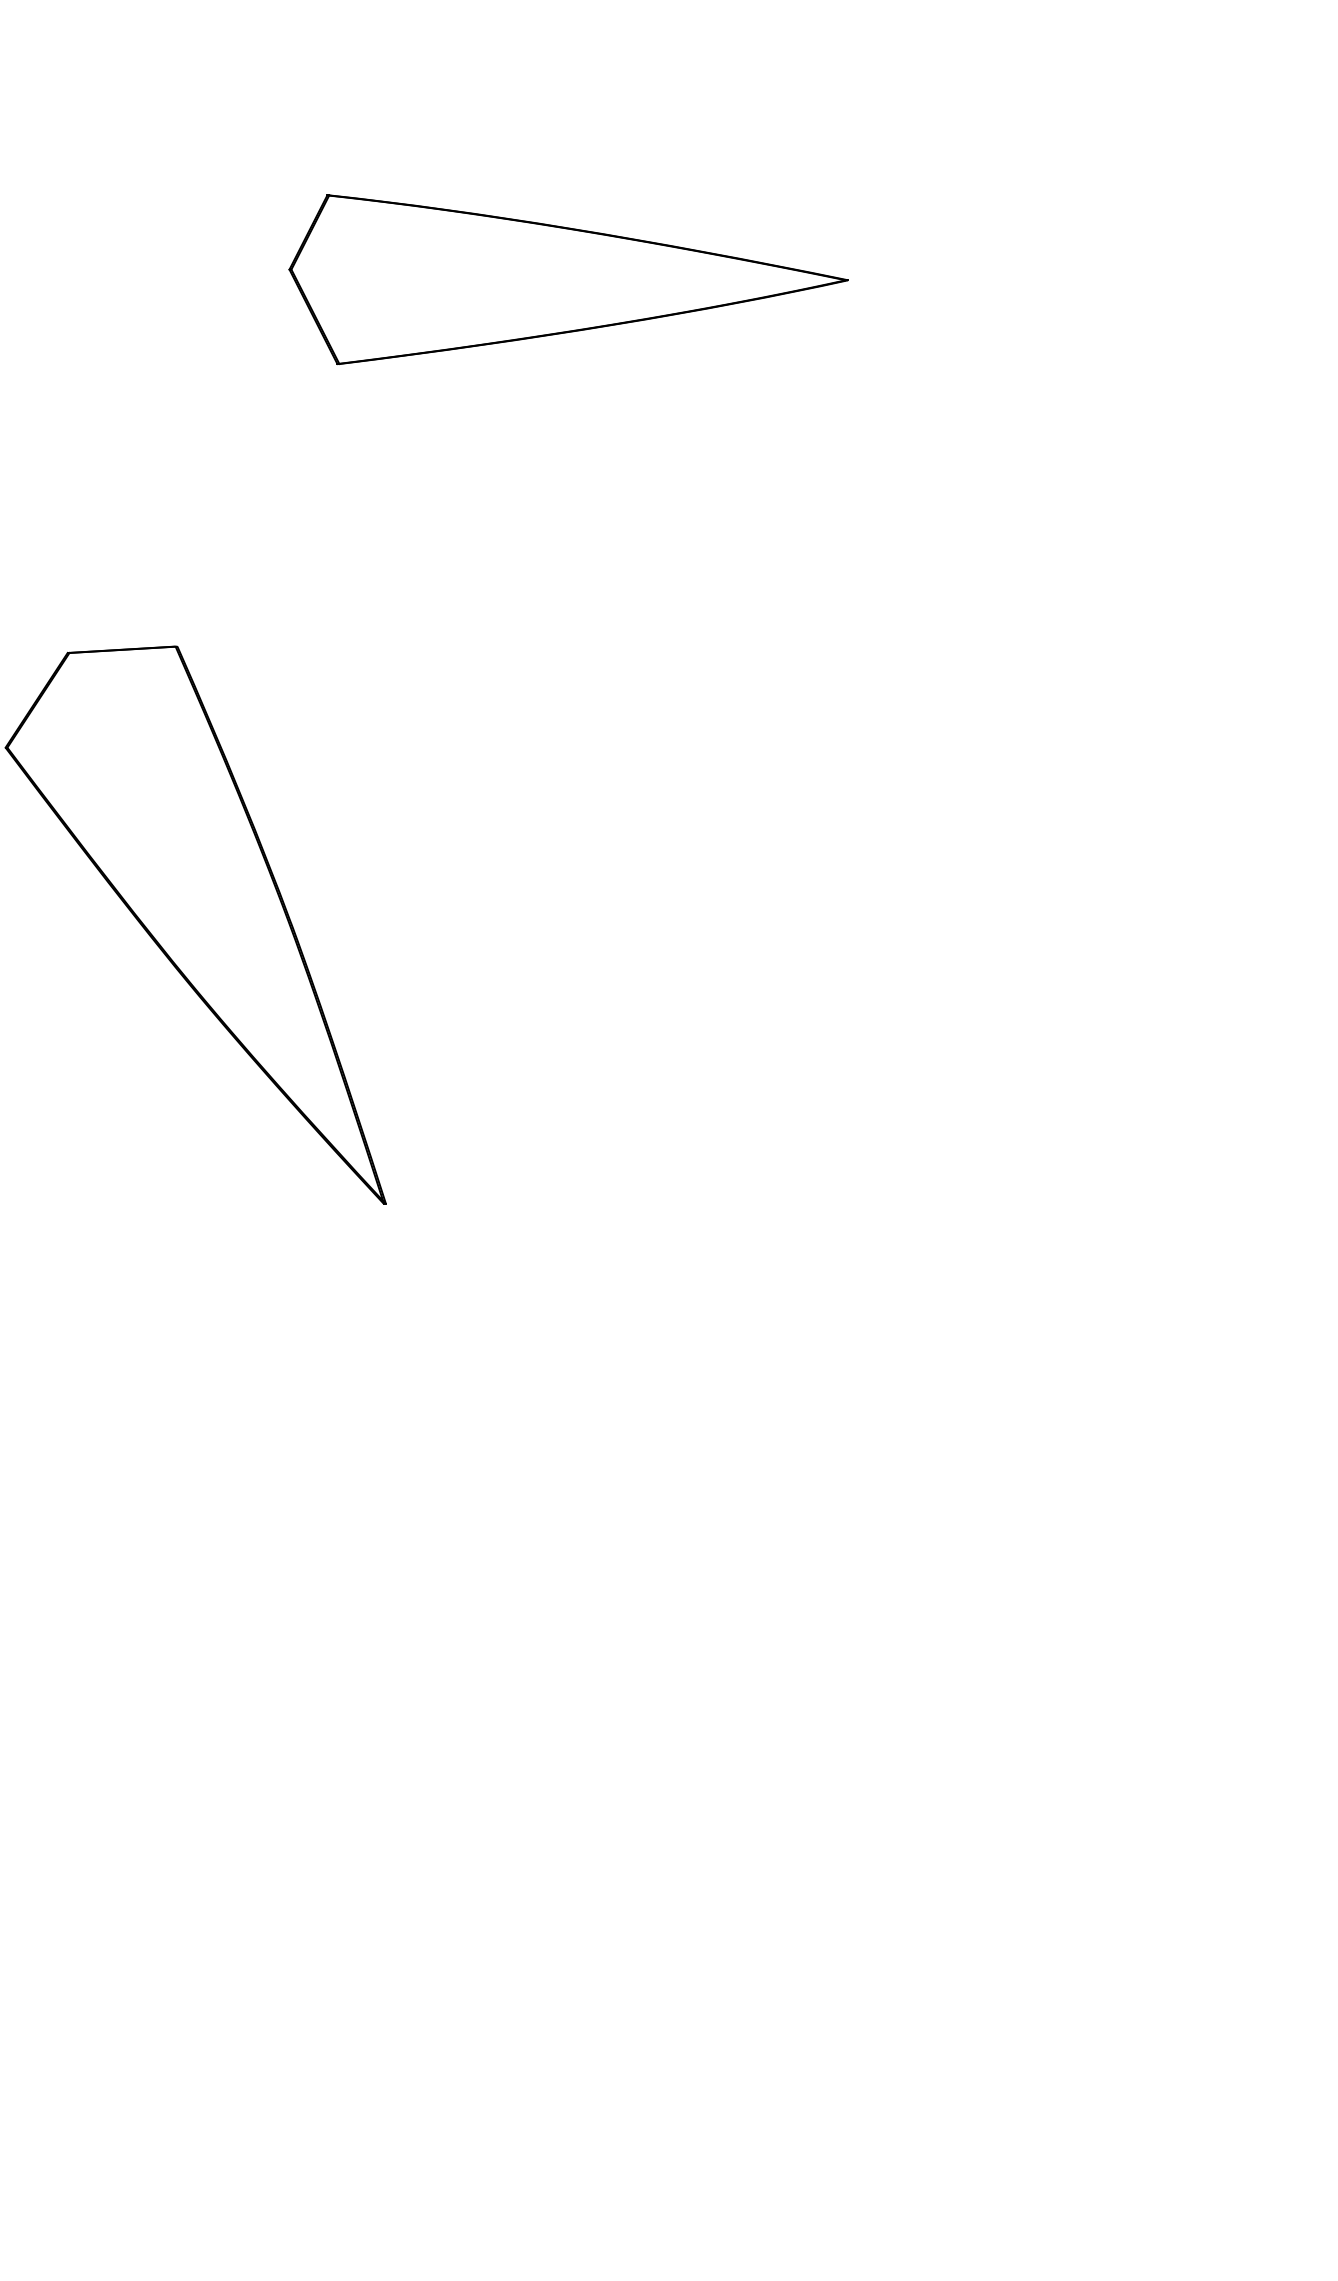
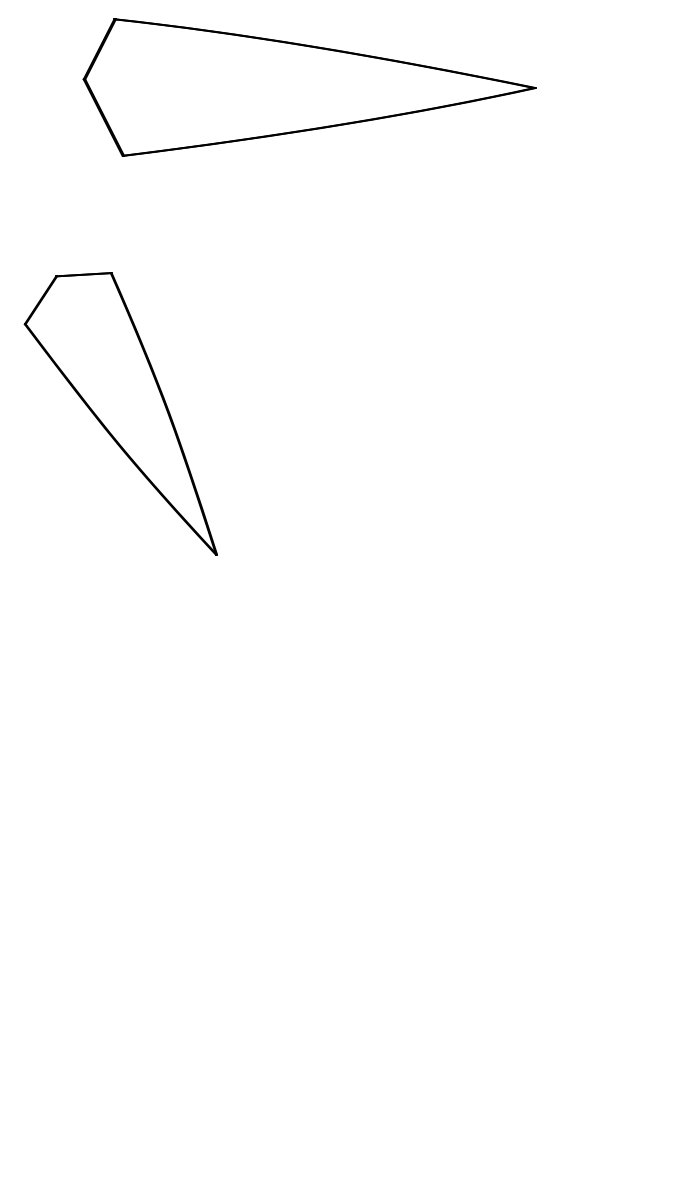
part: (568, 279) -> (309, 87), size x1.6

